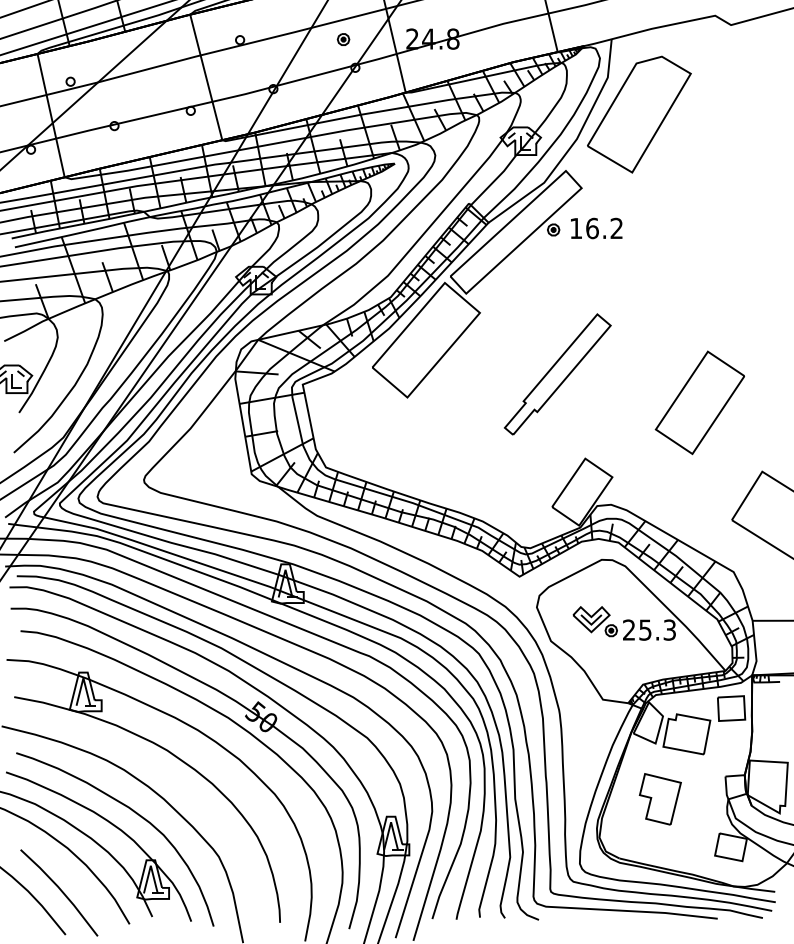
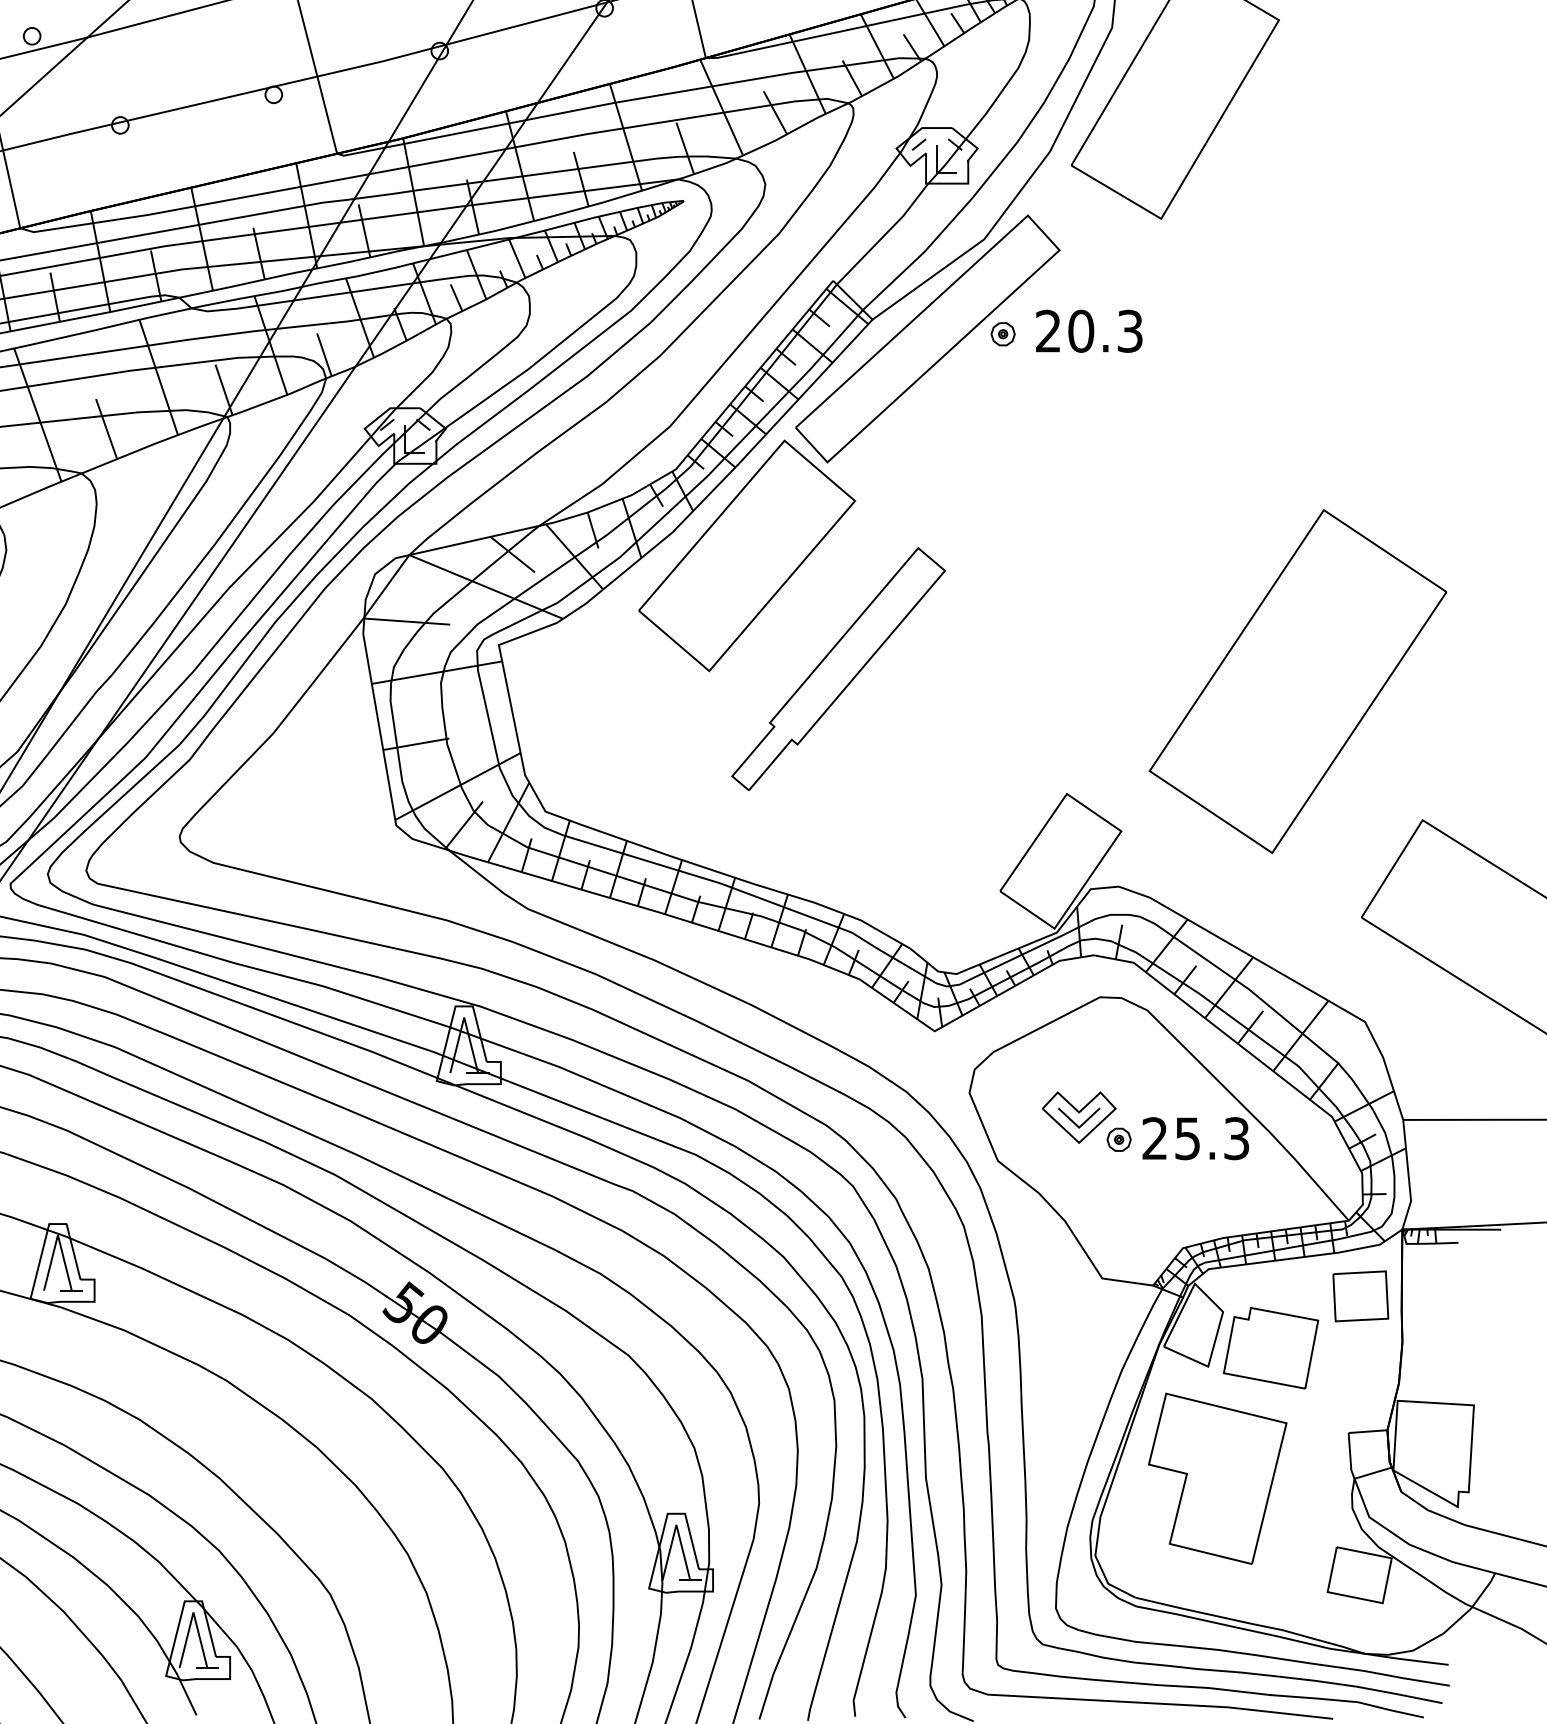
text: (596, 228) -> (1089, 331), 16.2 -> 20.3
part: (557, 374) -> (838, 668), moved
part: (699, 402) -> (1296, 681), size x1.67
part: (660, 799) -> (1217, 1479), size x1.67

